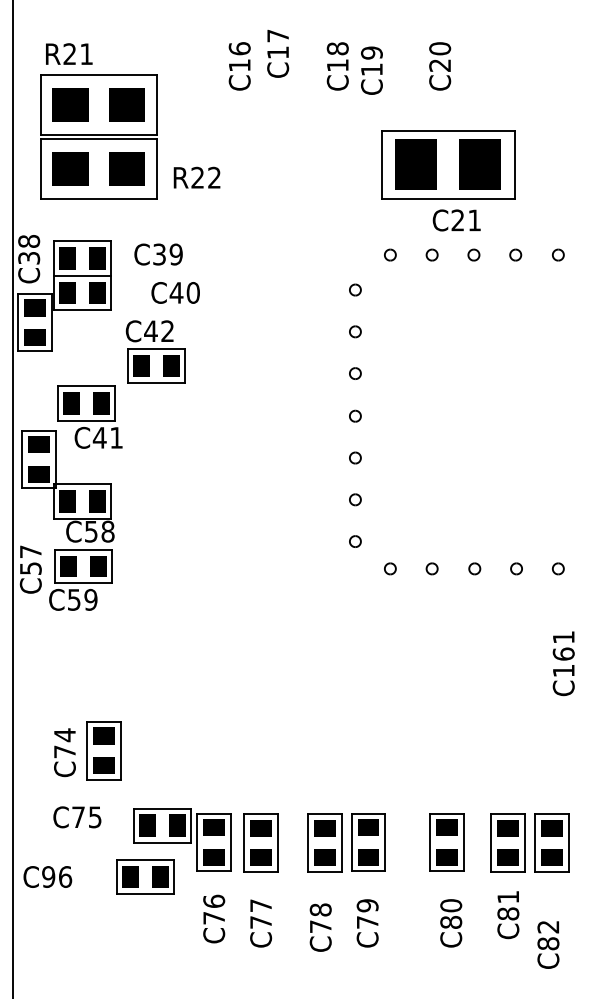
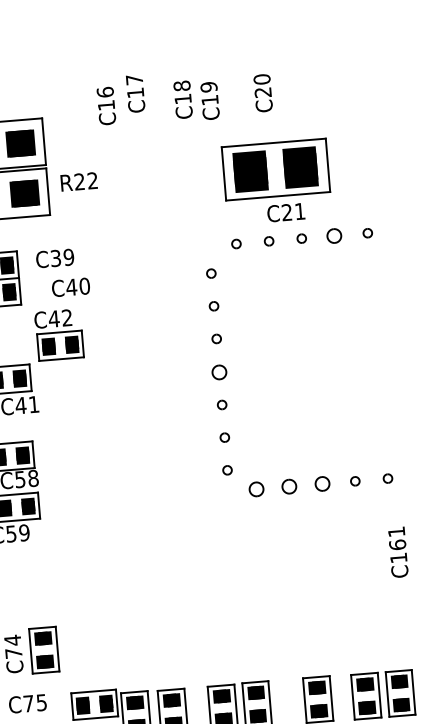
text: (196, 177) -> (78, 181), moved
part: (515, 254) -> (334, 235), size x1.6
part: (355, 415) -> (219, 371), size x1.6
part: (390, 568) -> (256, 489), size x1.6
part: (431, 568) -> (288, 486), size x1.6
part: (474, 568) -> (322, 483), size x1.6

